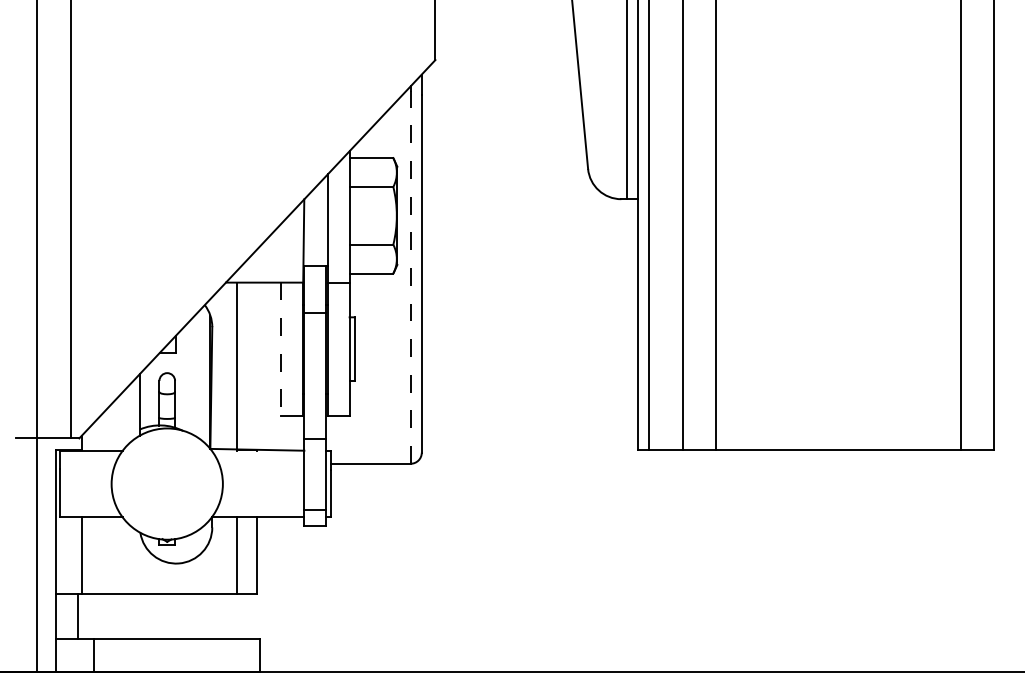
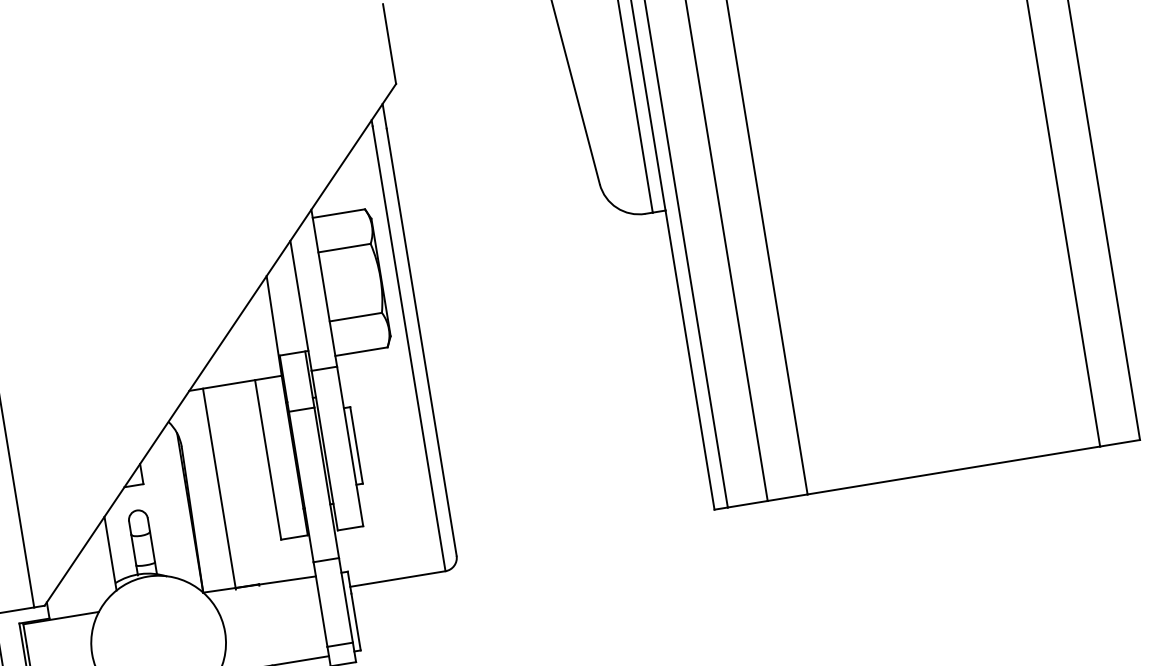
line: (410, 277) -> (408, 348), dashed -> solid
line: (280, 349) -> (267, 460), dashed -> solid

